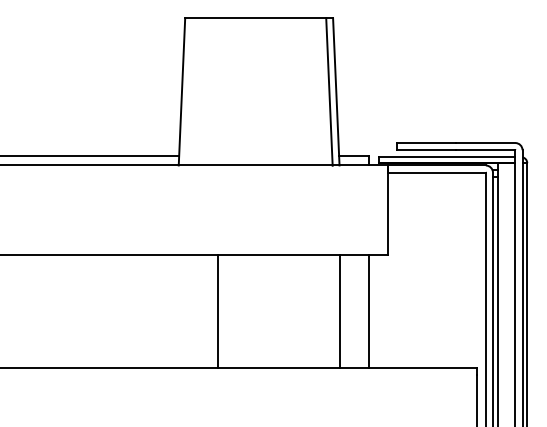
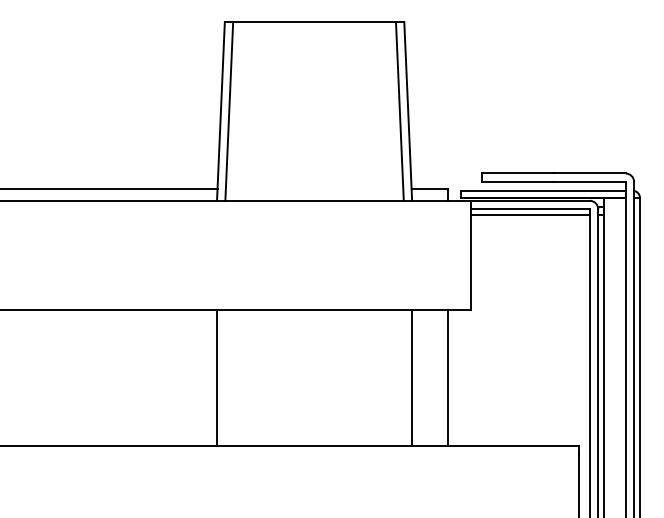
line: (188, 91) -> (228, 110), added
line: (436, 177) -> (529, 215), added
line: (217, 311) -> (216, 377), moved

